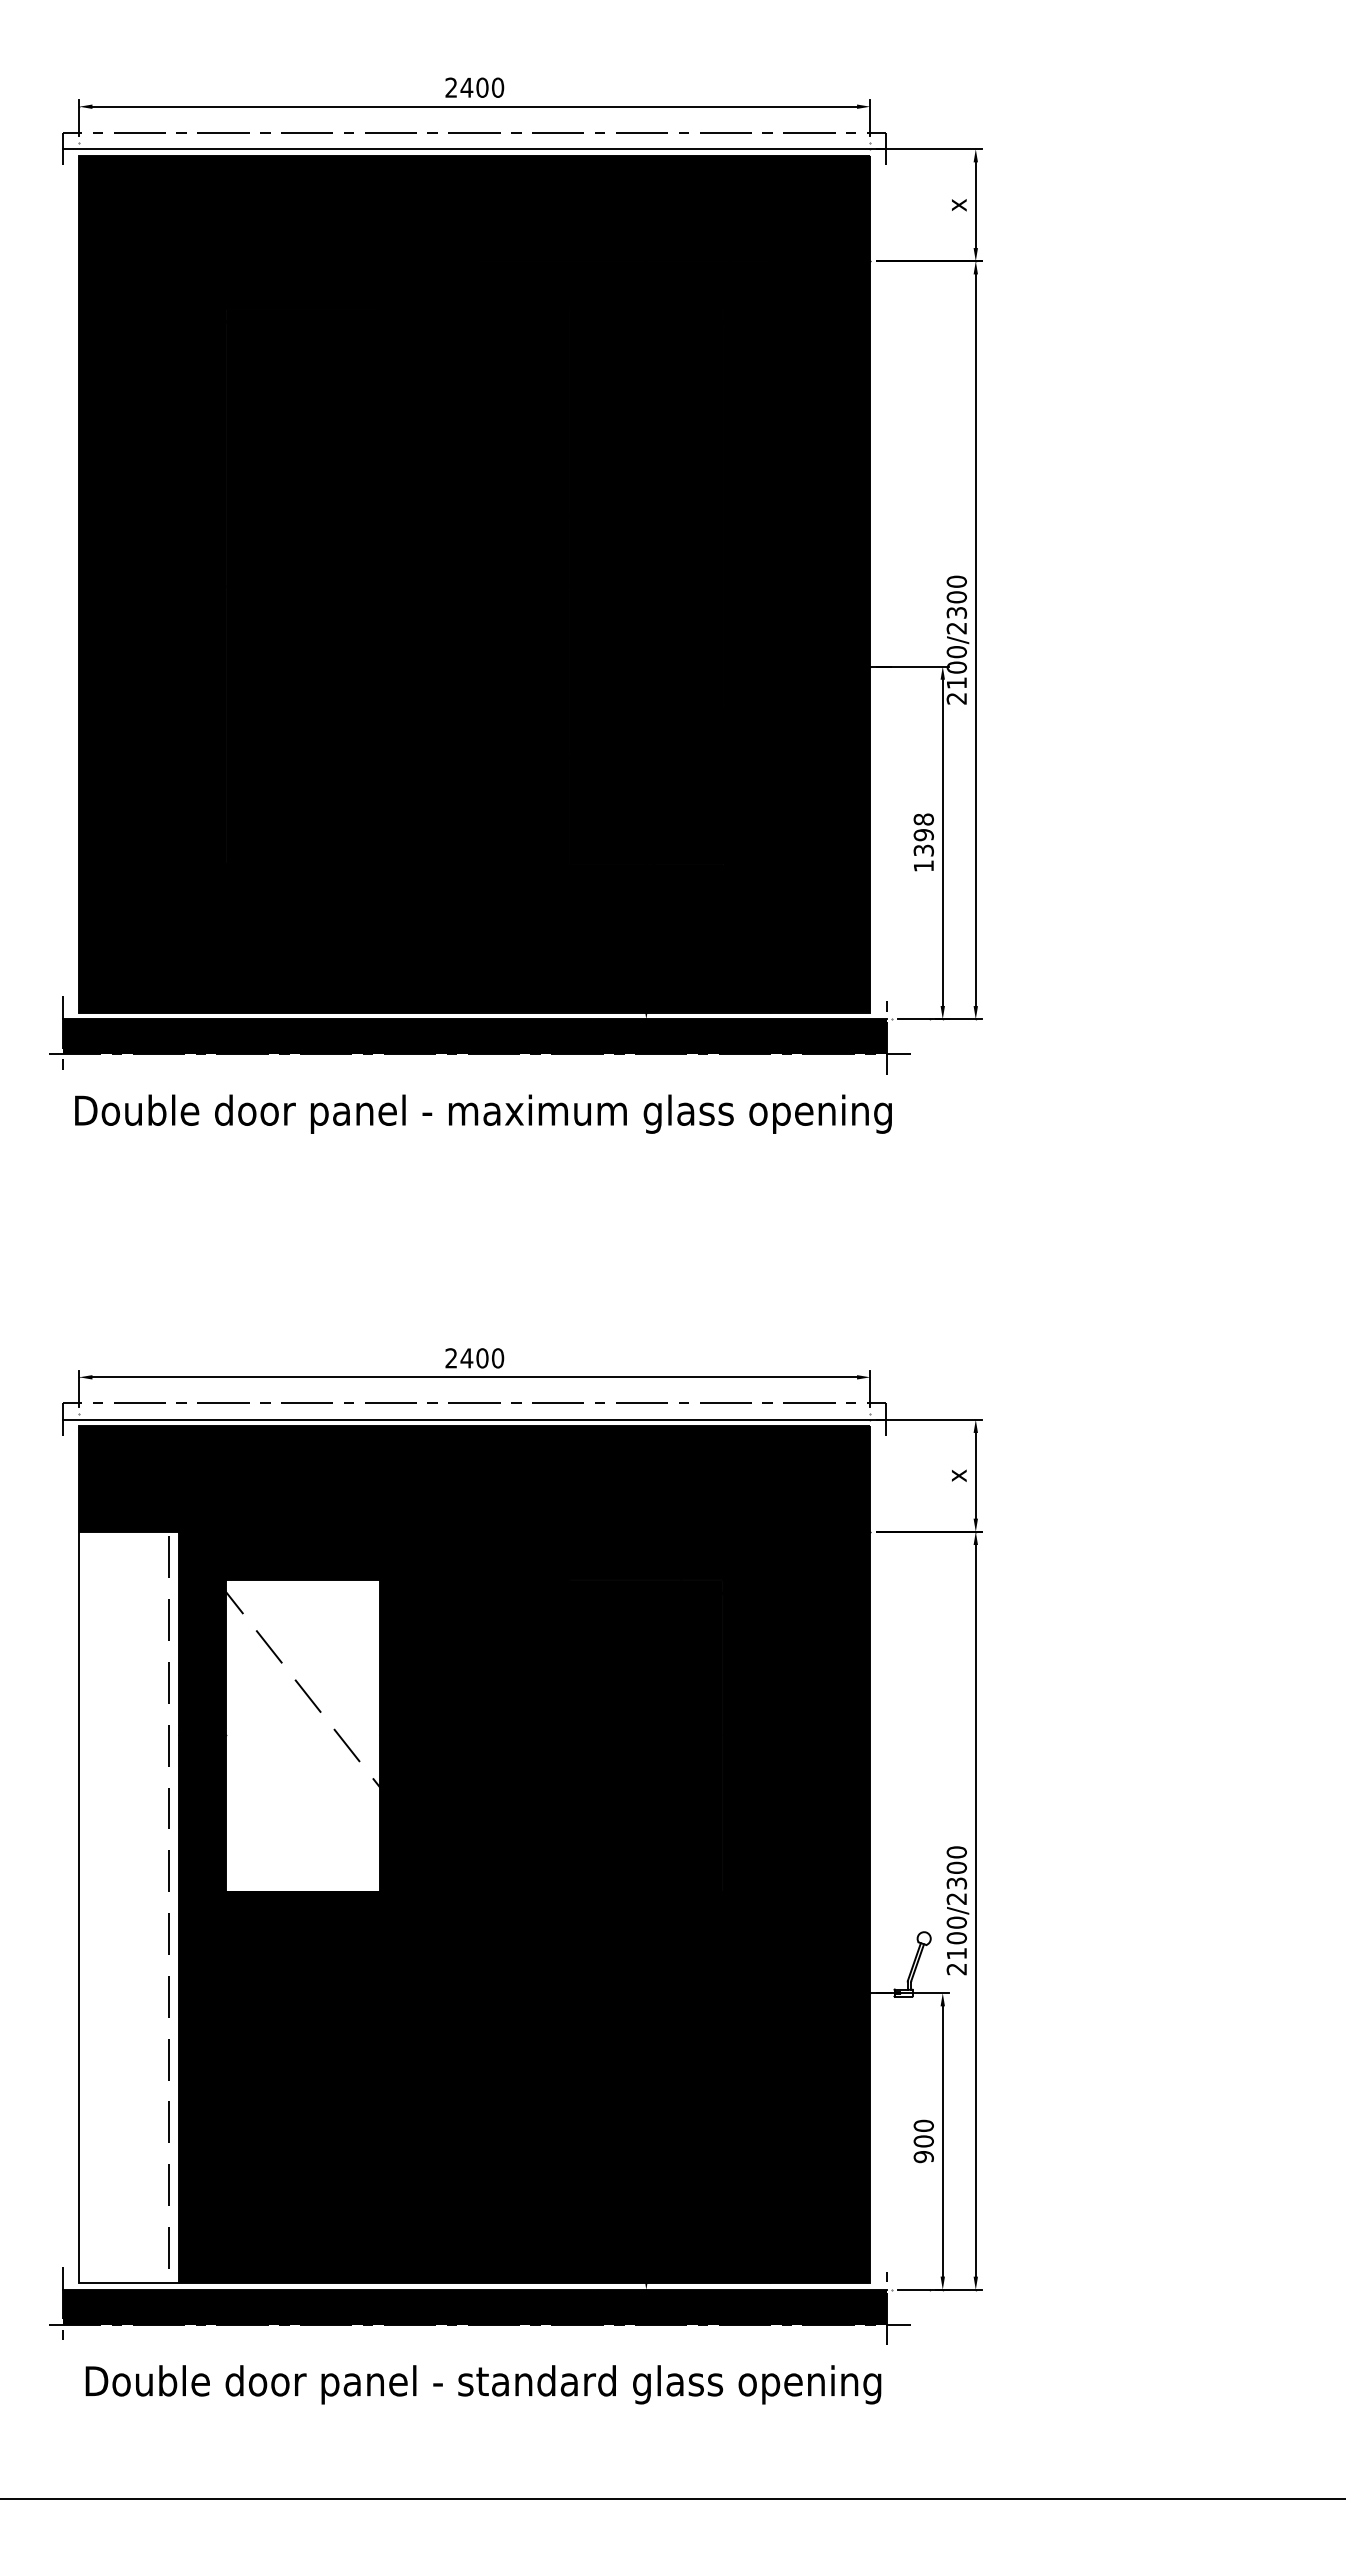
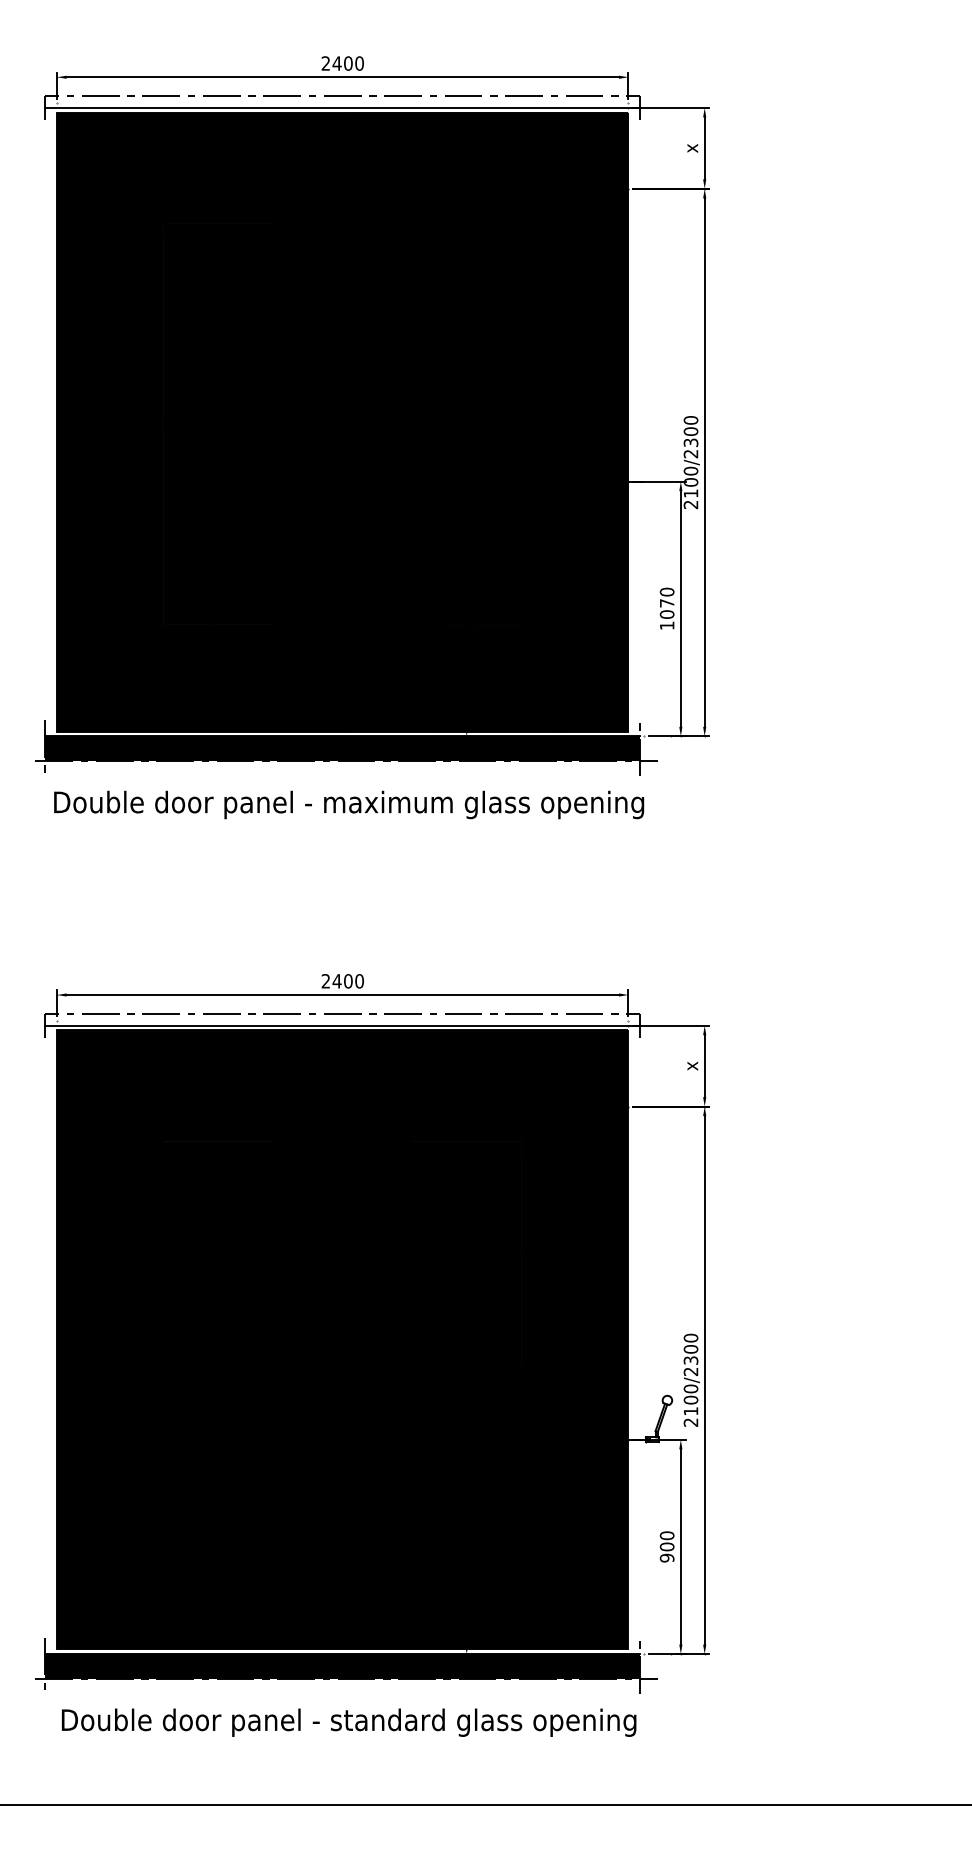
text: (923, 834) -> (666, 602), 1398 -> 1070
fill: (302, 1742) -> (218, 1258), added
fill: (128, 1907) -> (92, 1377), added

